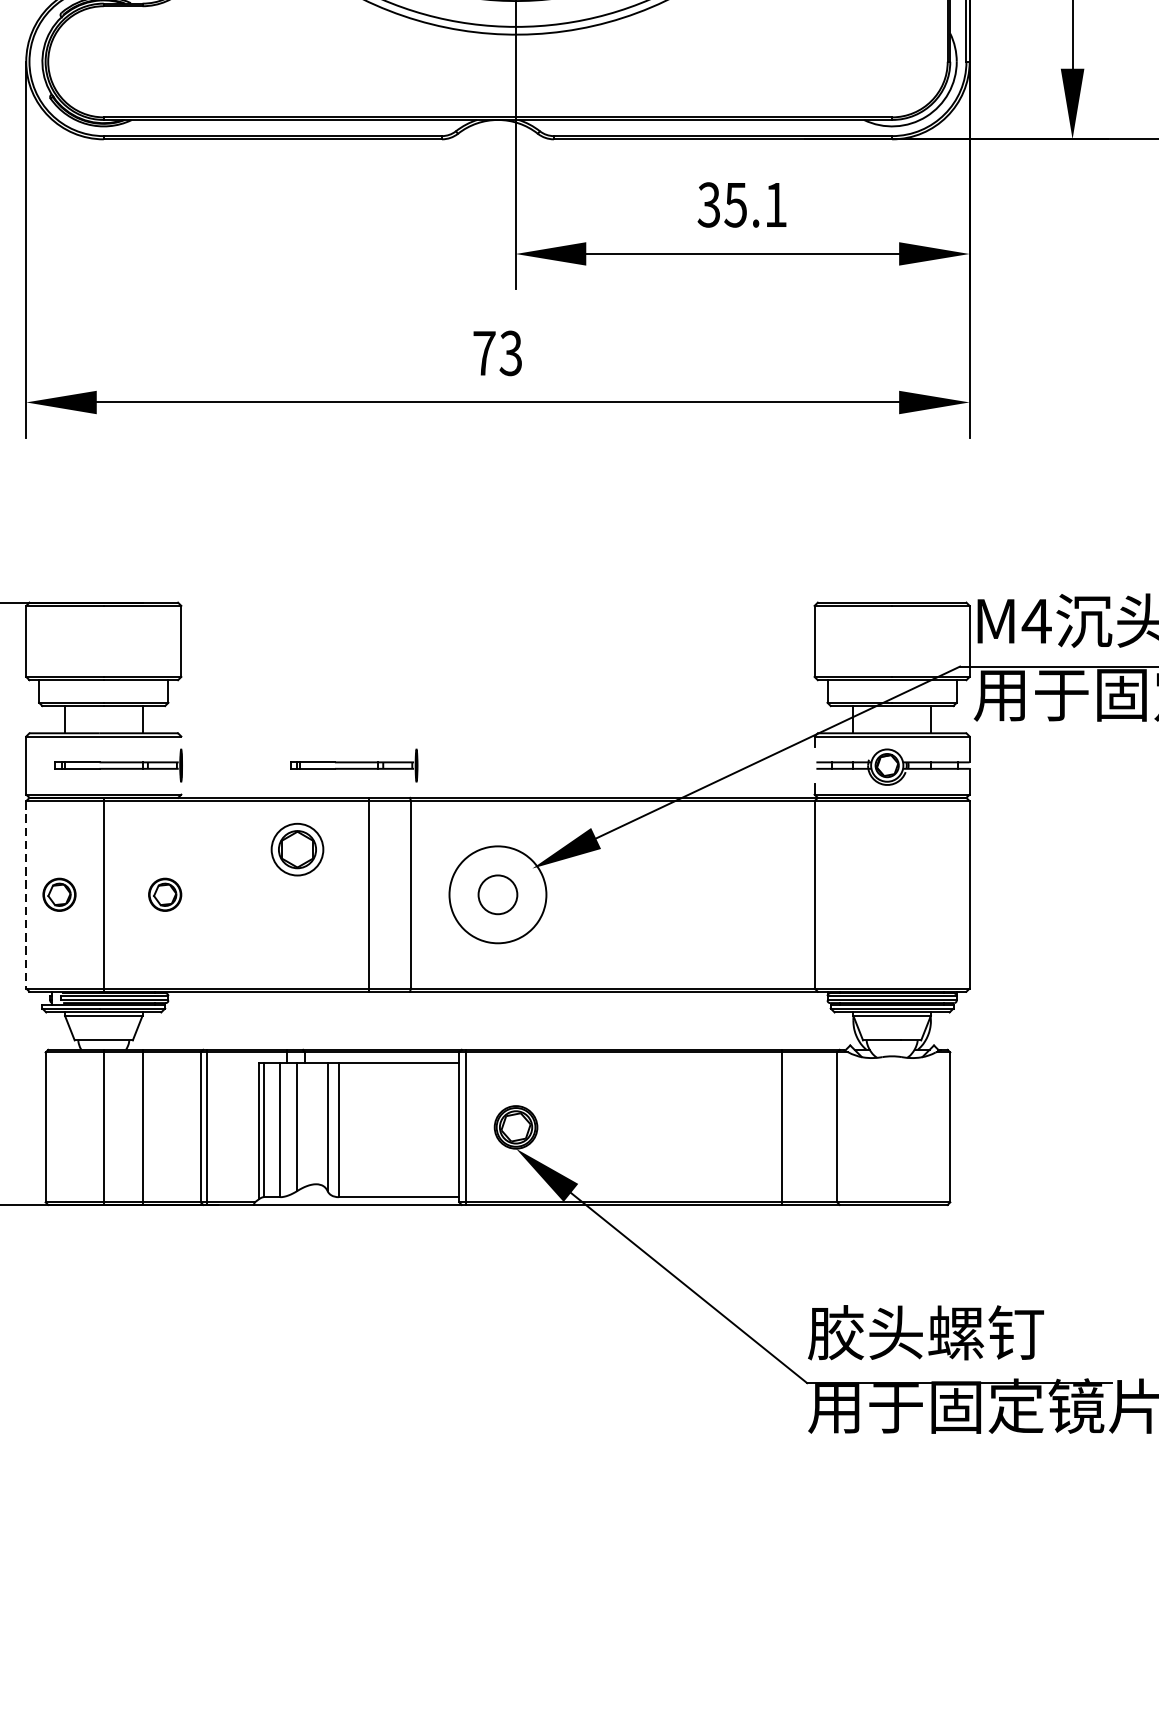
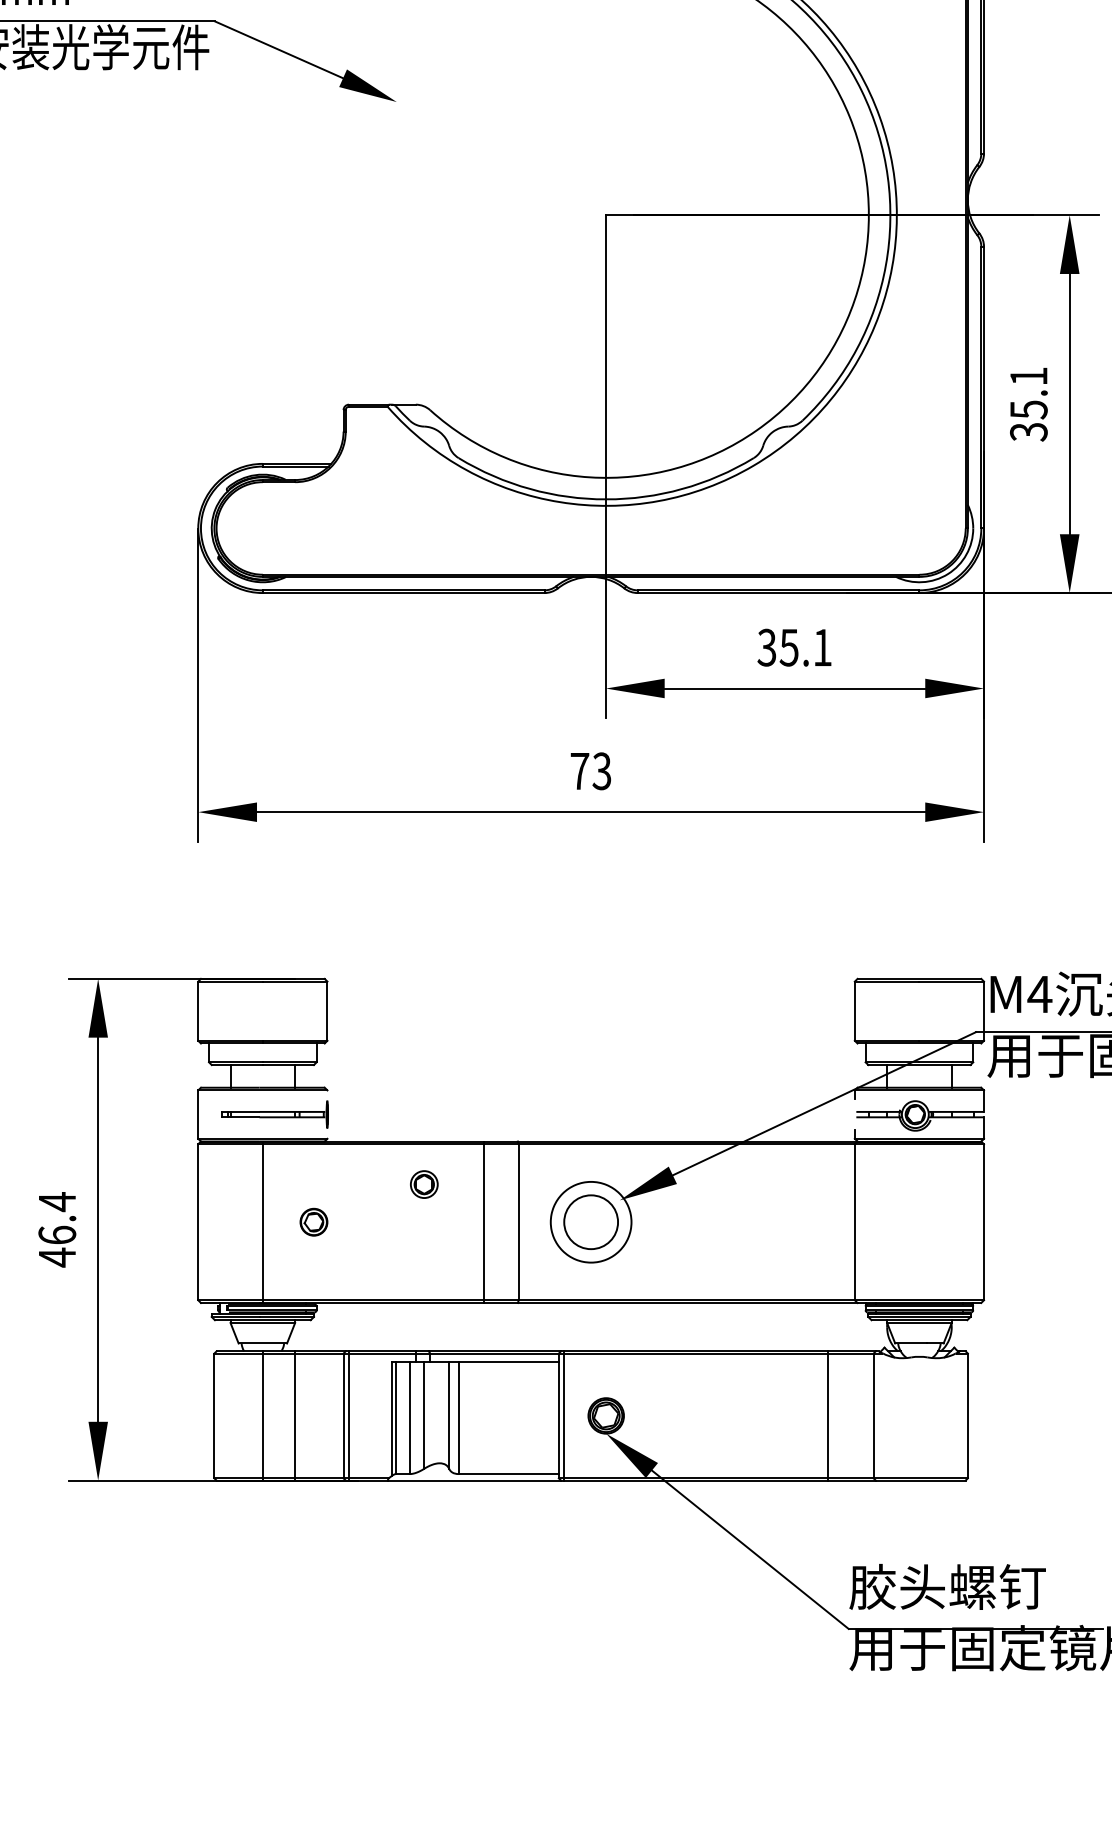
part: (353, 765) -> (470, 1114), removed
part: (297, 849) -> (424, 1184), size x0.62
part: (58, 893) -> (225, 1221), removed
line: (26, 895) -> (198, 1222), dashed -> solid
circle: (498, 895) -> (591, 1222), size x1.67

